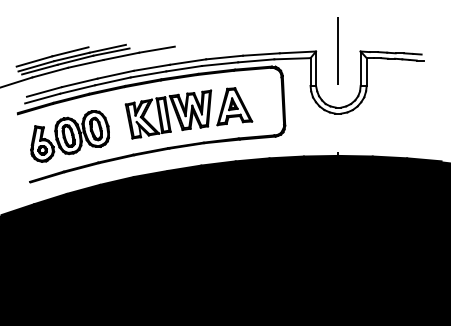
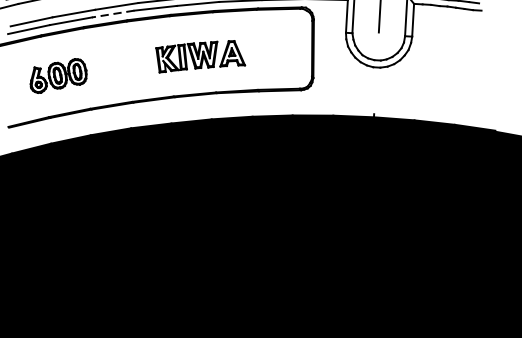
line: (112, 81) -> (112, 14), solid -> dashed
part: (188, 113) -> (200, 57), size x0.6
part: (69, 136) -> (58, 76), size x0.6

